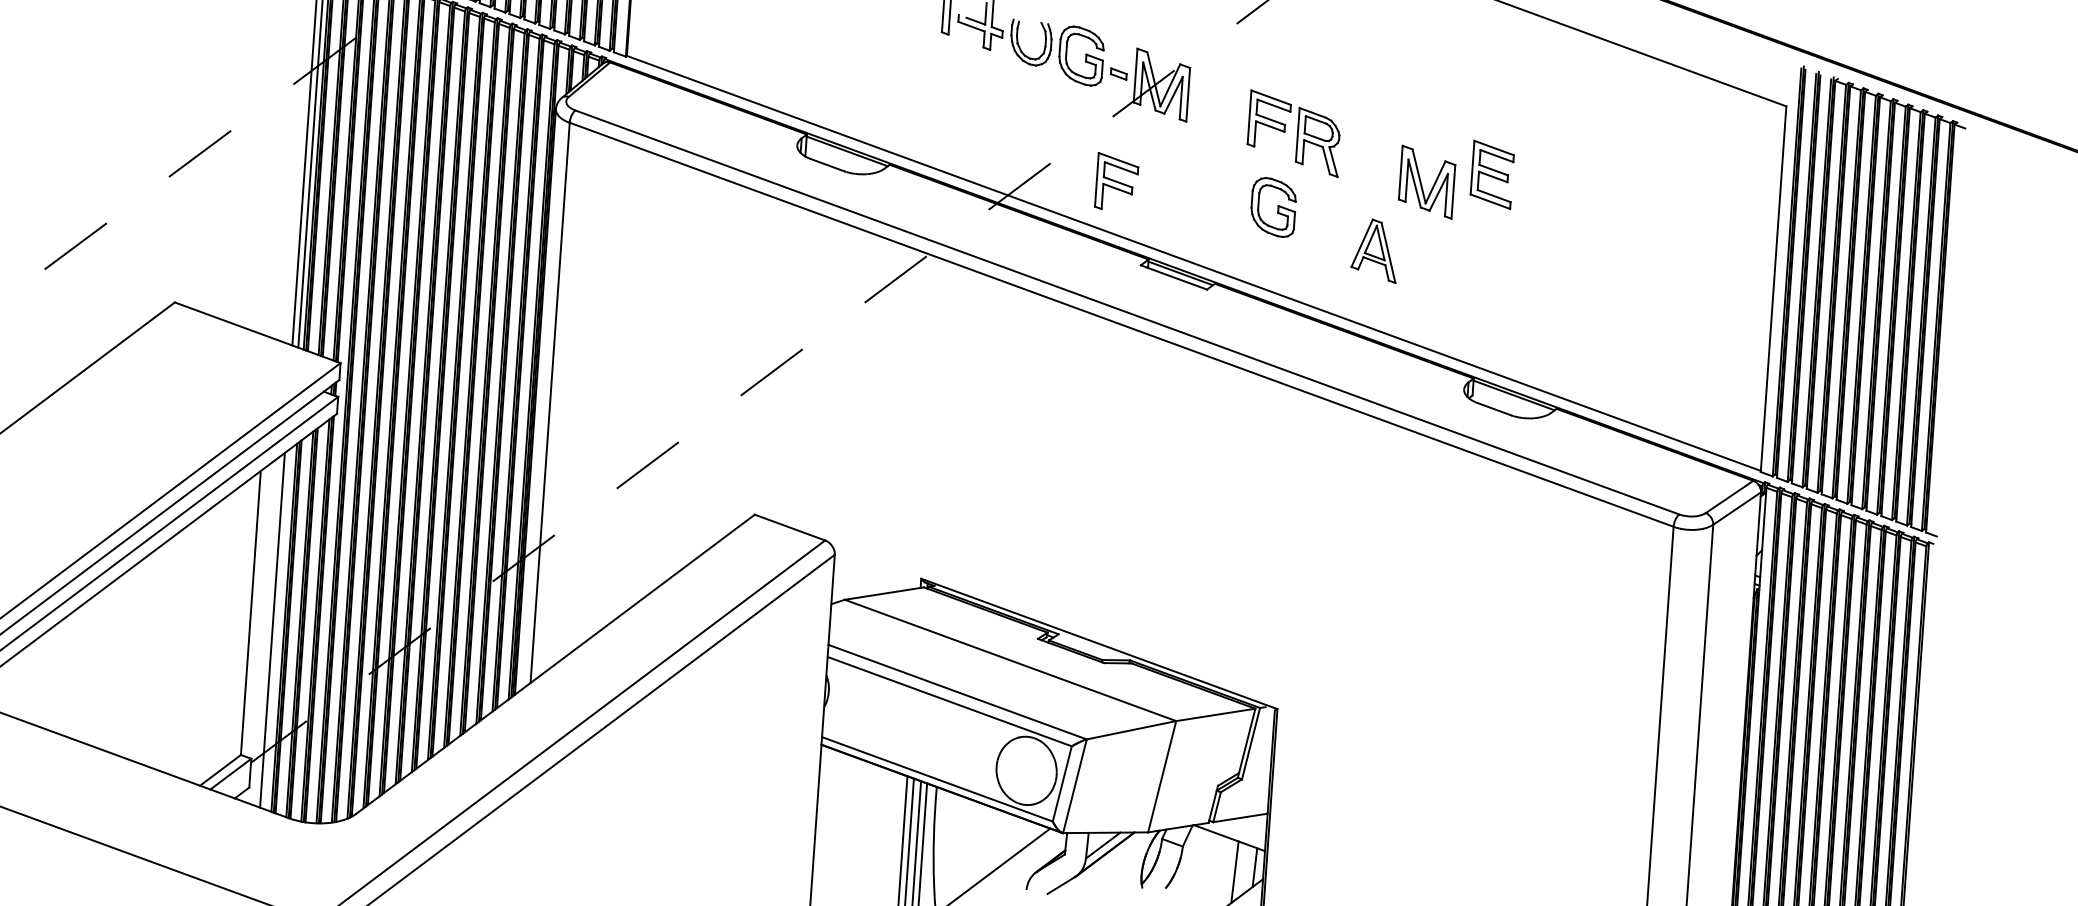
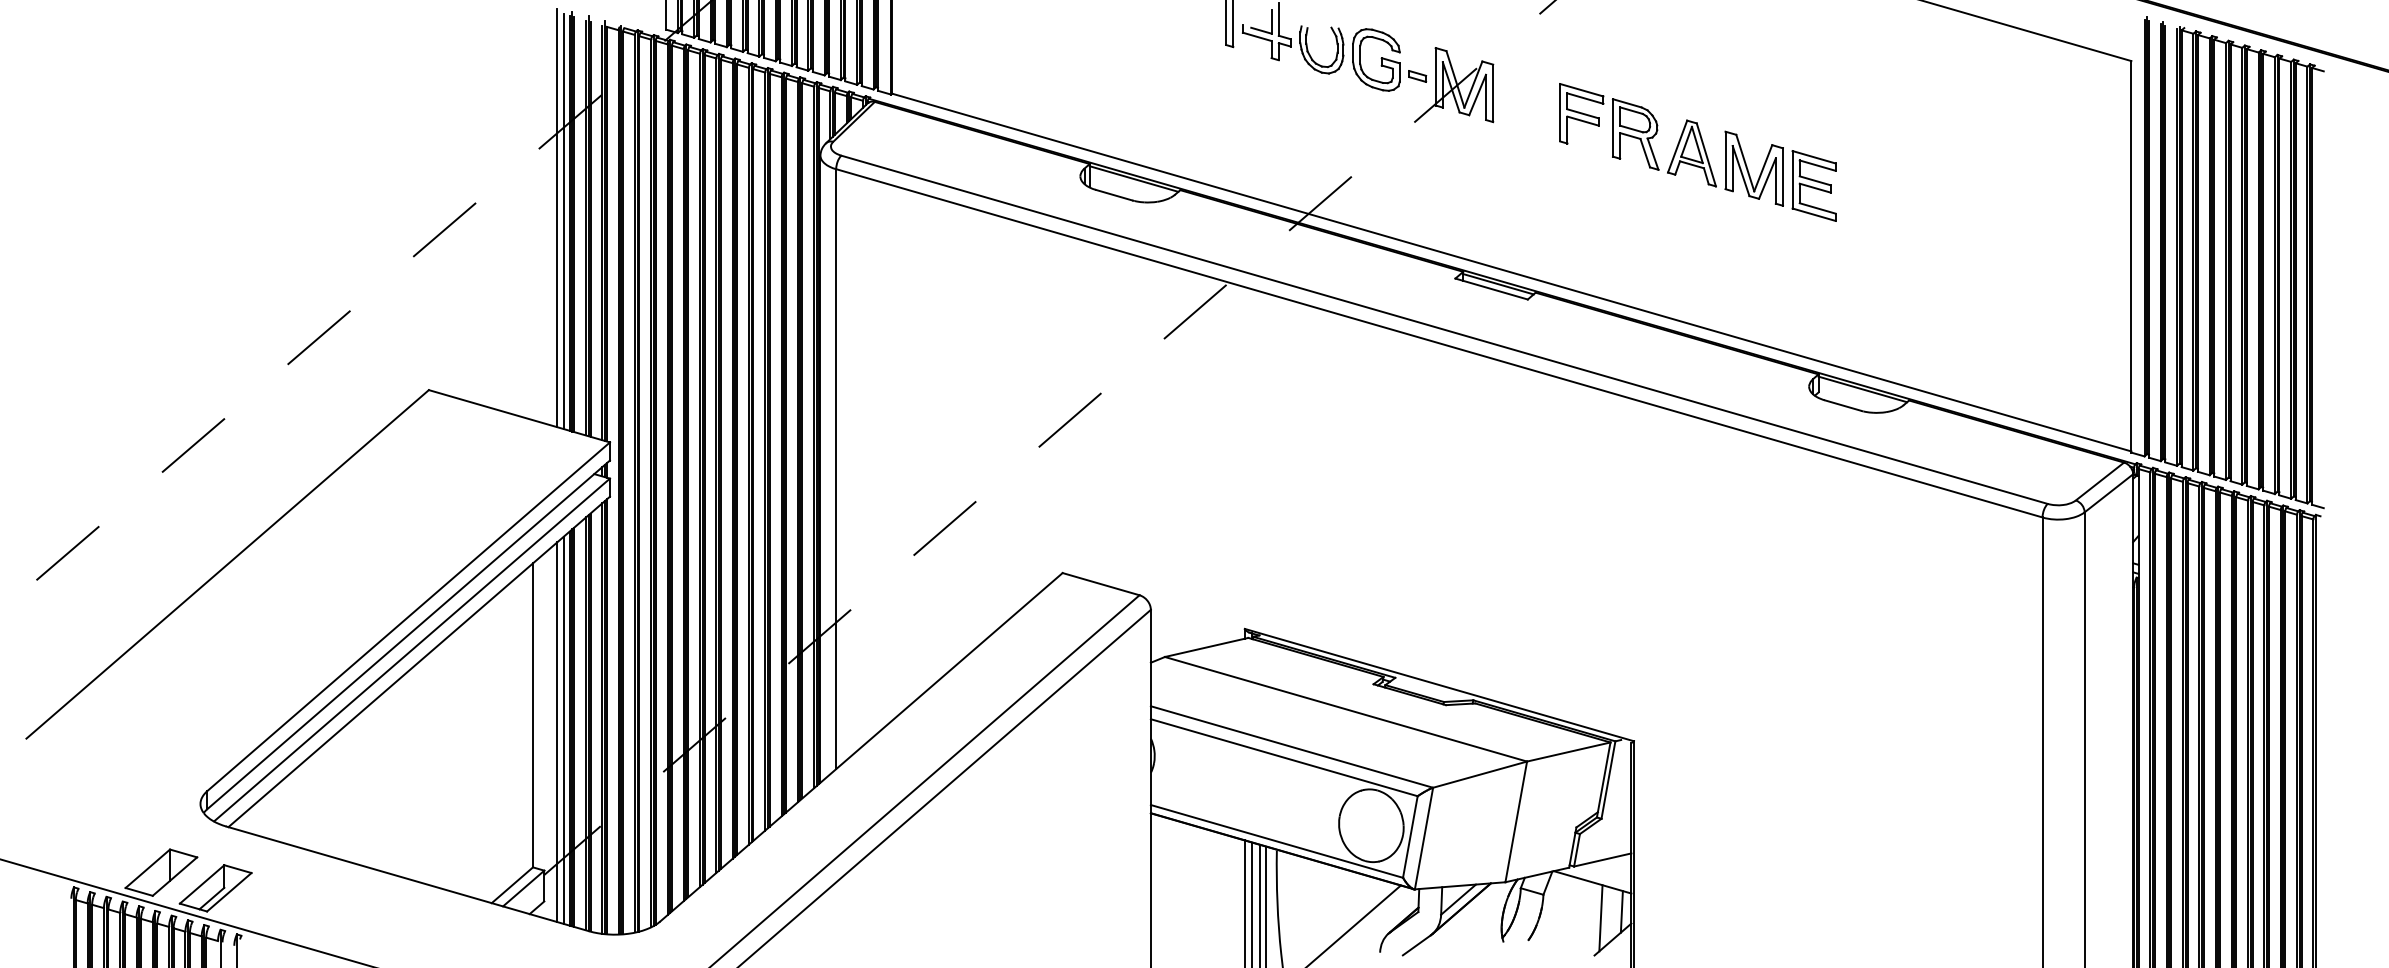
part: (1491, 174) -> (1813, 185), moved
part: (1116, 181) -> (1423, 191), removed
part: (1273, 206) -> (1592, 206), removed
part: (1374, 250) -> (1691, 153), moved
line: (278, 628) -> (563, 729), added

